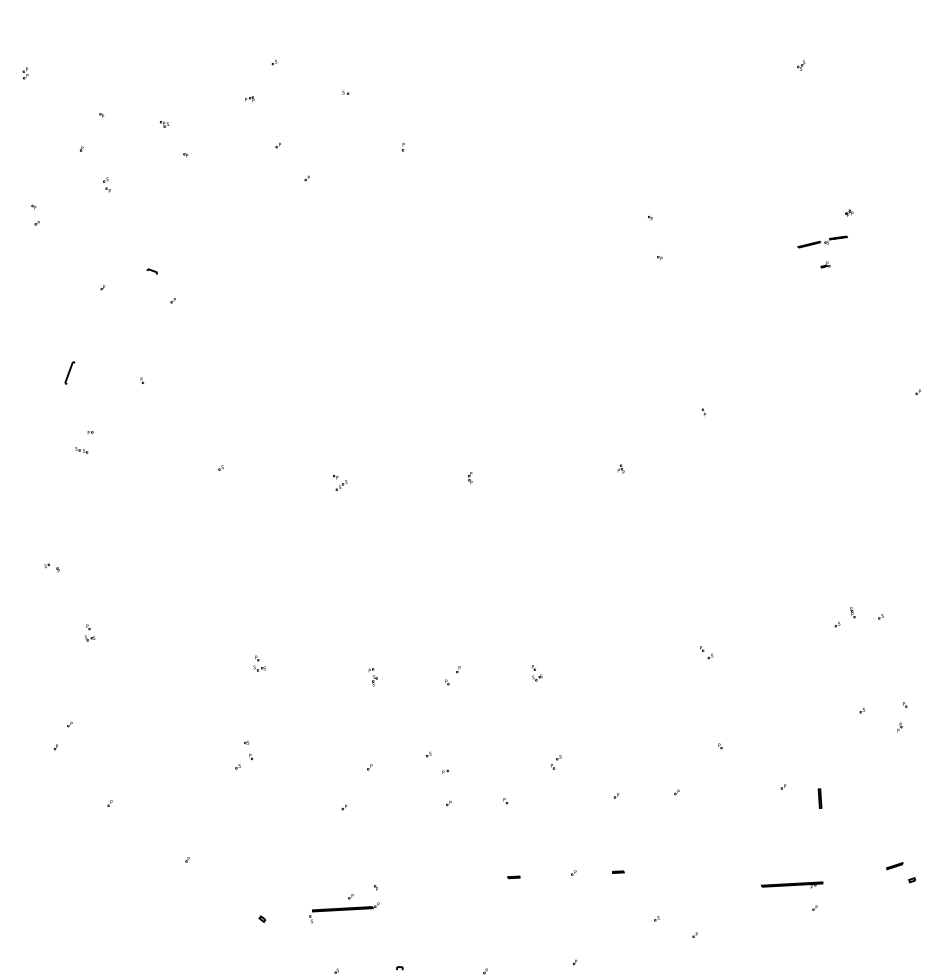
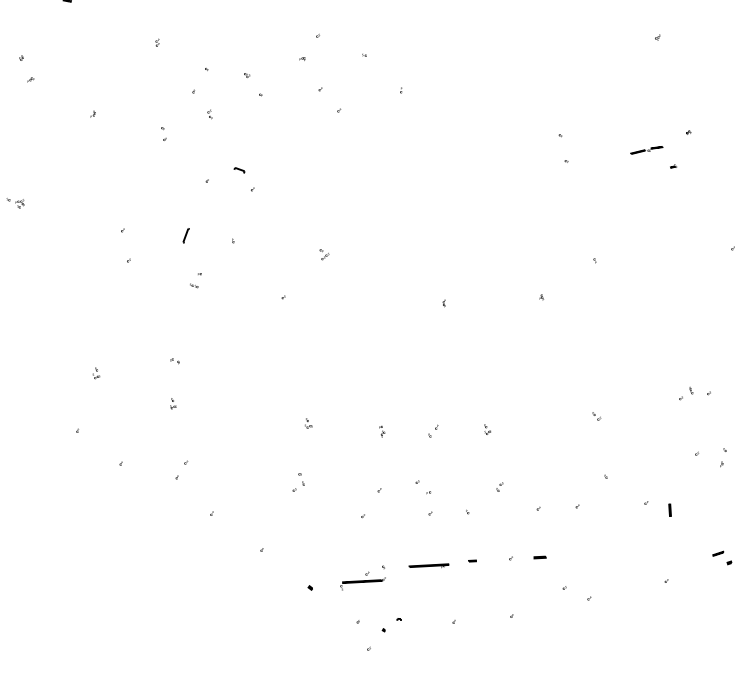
part: (822, 242) -> (646, 150), moved
part: (152, 271) -> (239, 170), size x1.6
part: (339, 482) -> (324, 254), moved
part: (90, 633) -> (173, 403), moved
part: (617, 871) -> (539, 557), size x1.6
part: (791, 884) -> (428, 565), moved

